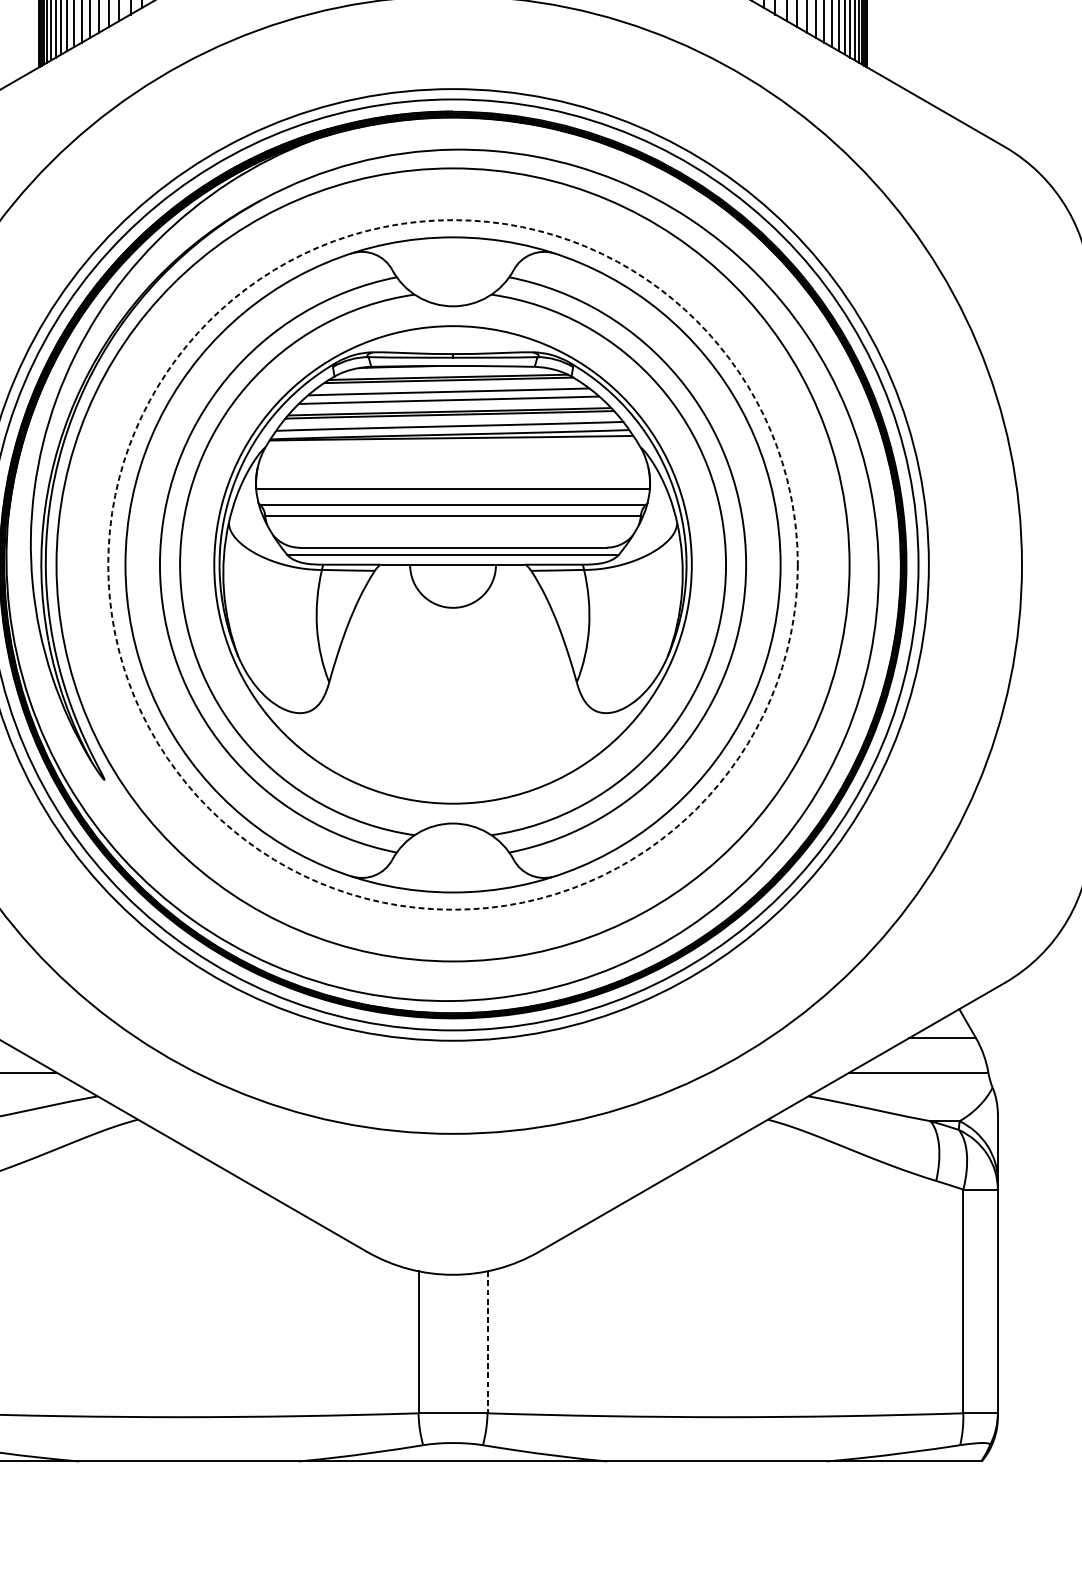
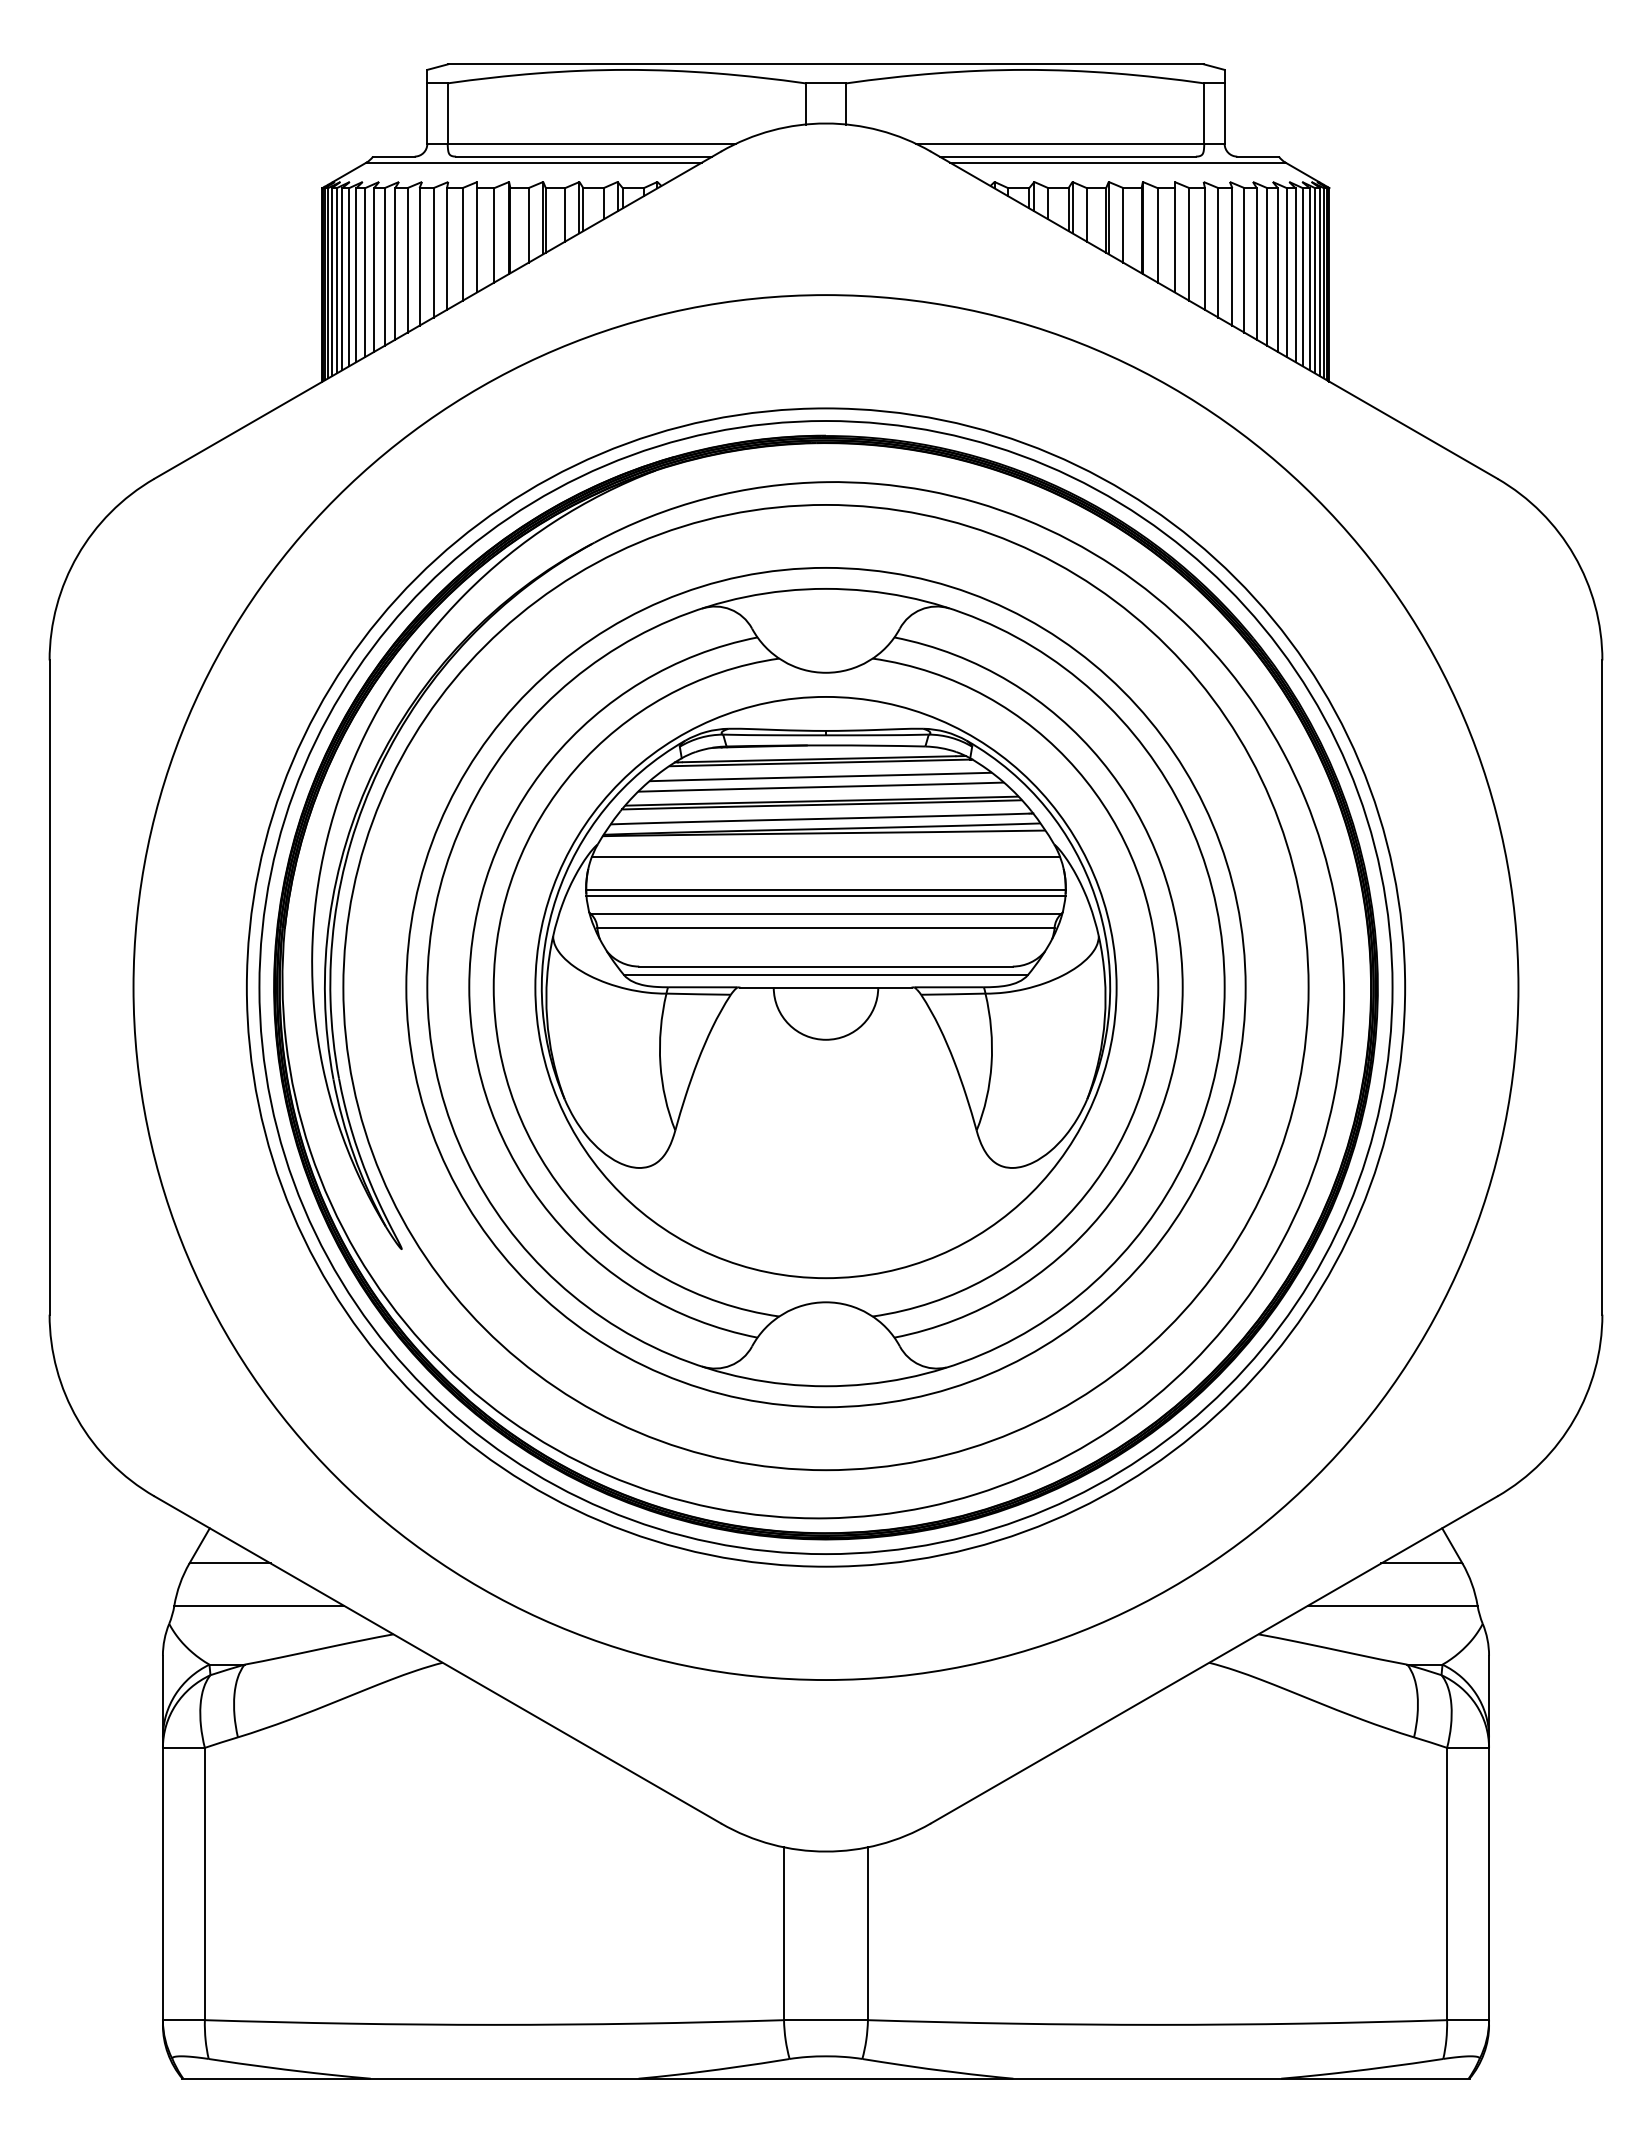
line: (452, 458) -> (825, 857), added
line: (452, 484) -> (825, 889), added
circle: (452, 564) -> (825, 987), dashed -> solid
line: (487, 1342) -> (867, 1934), dashed -> solid

